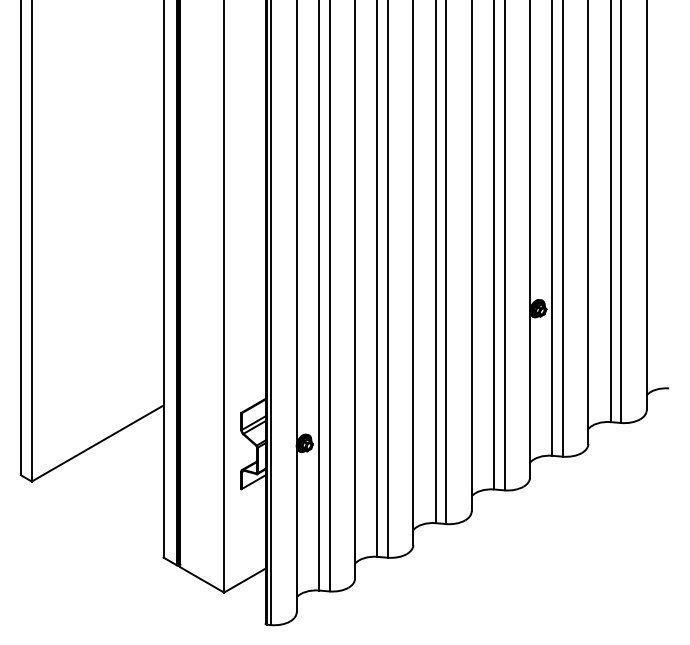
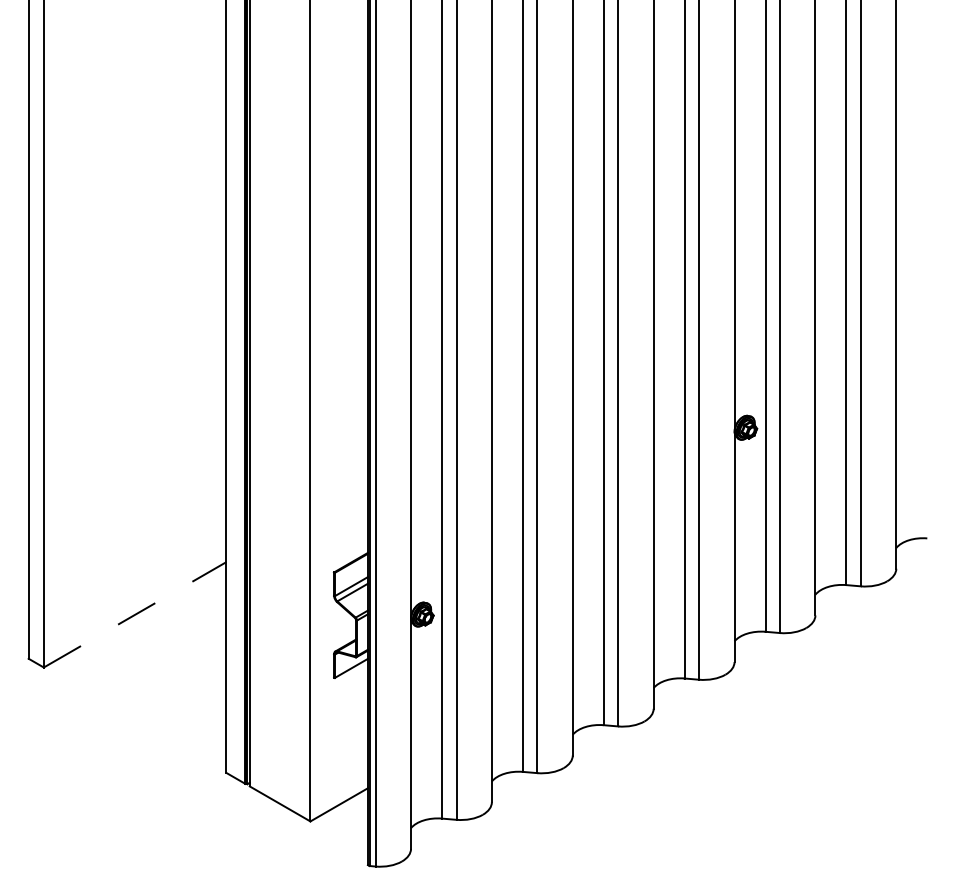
line: (97, 443) -> (135, 614), solid -> dashed

